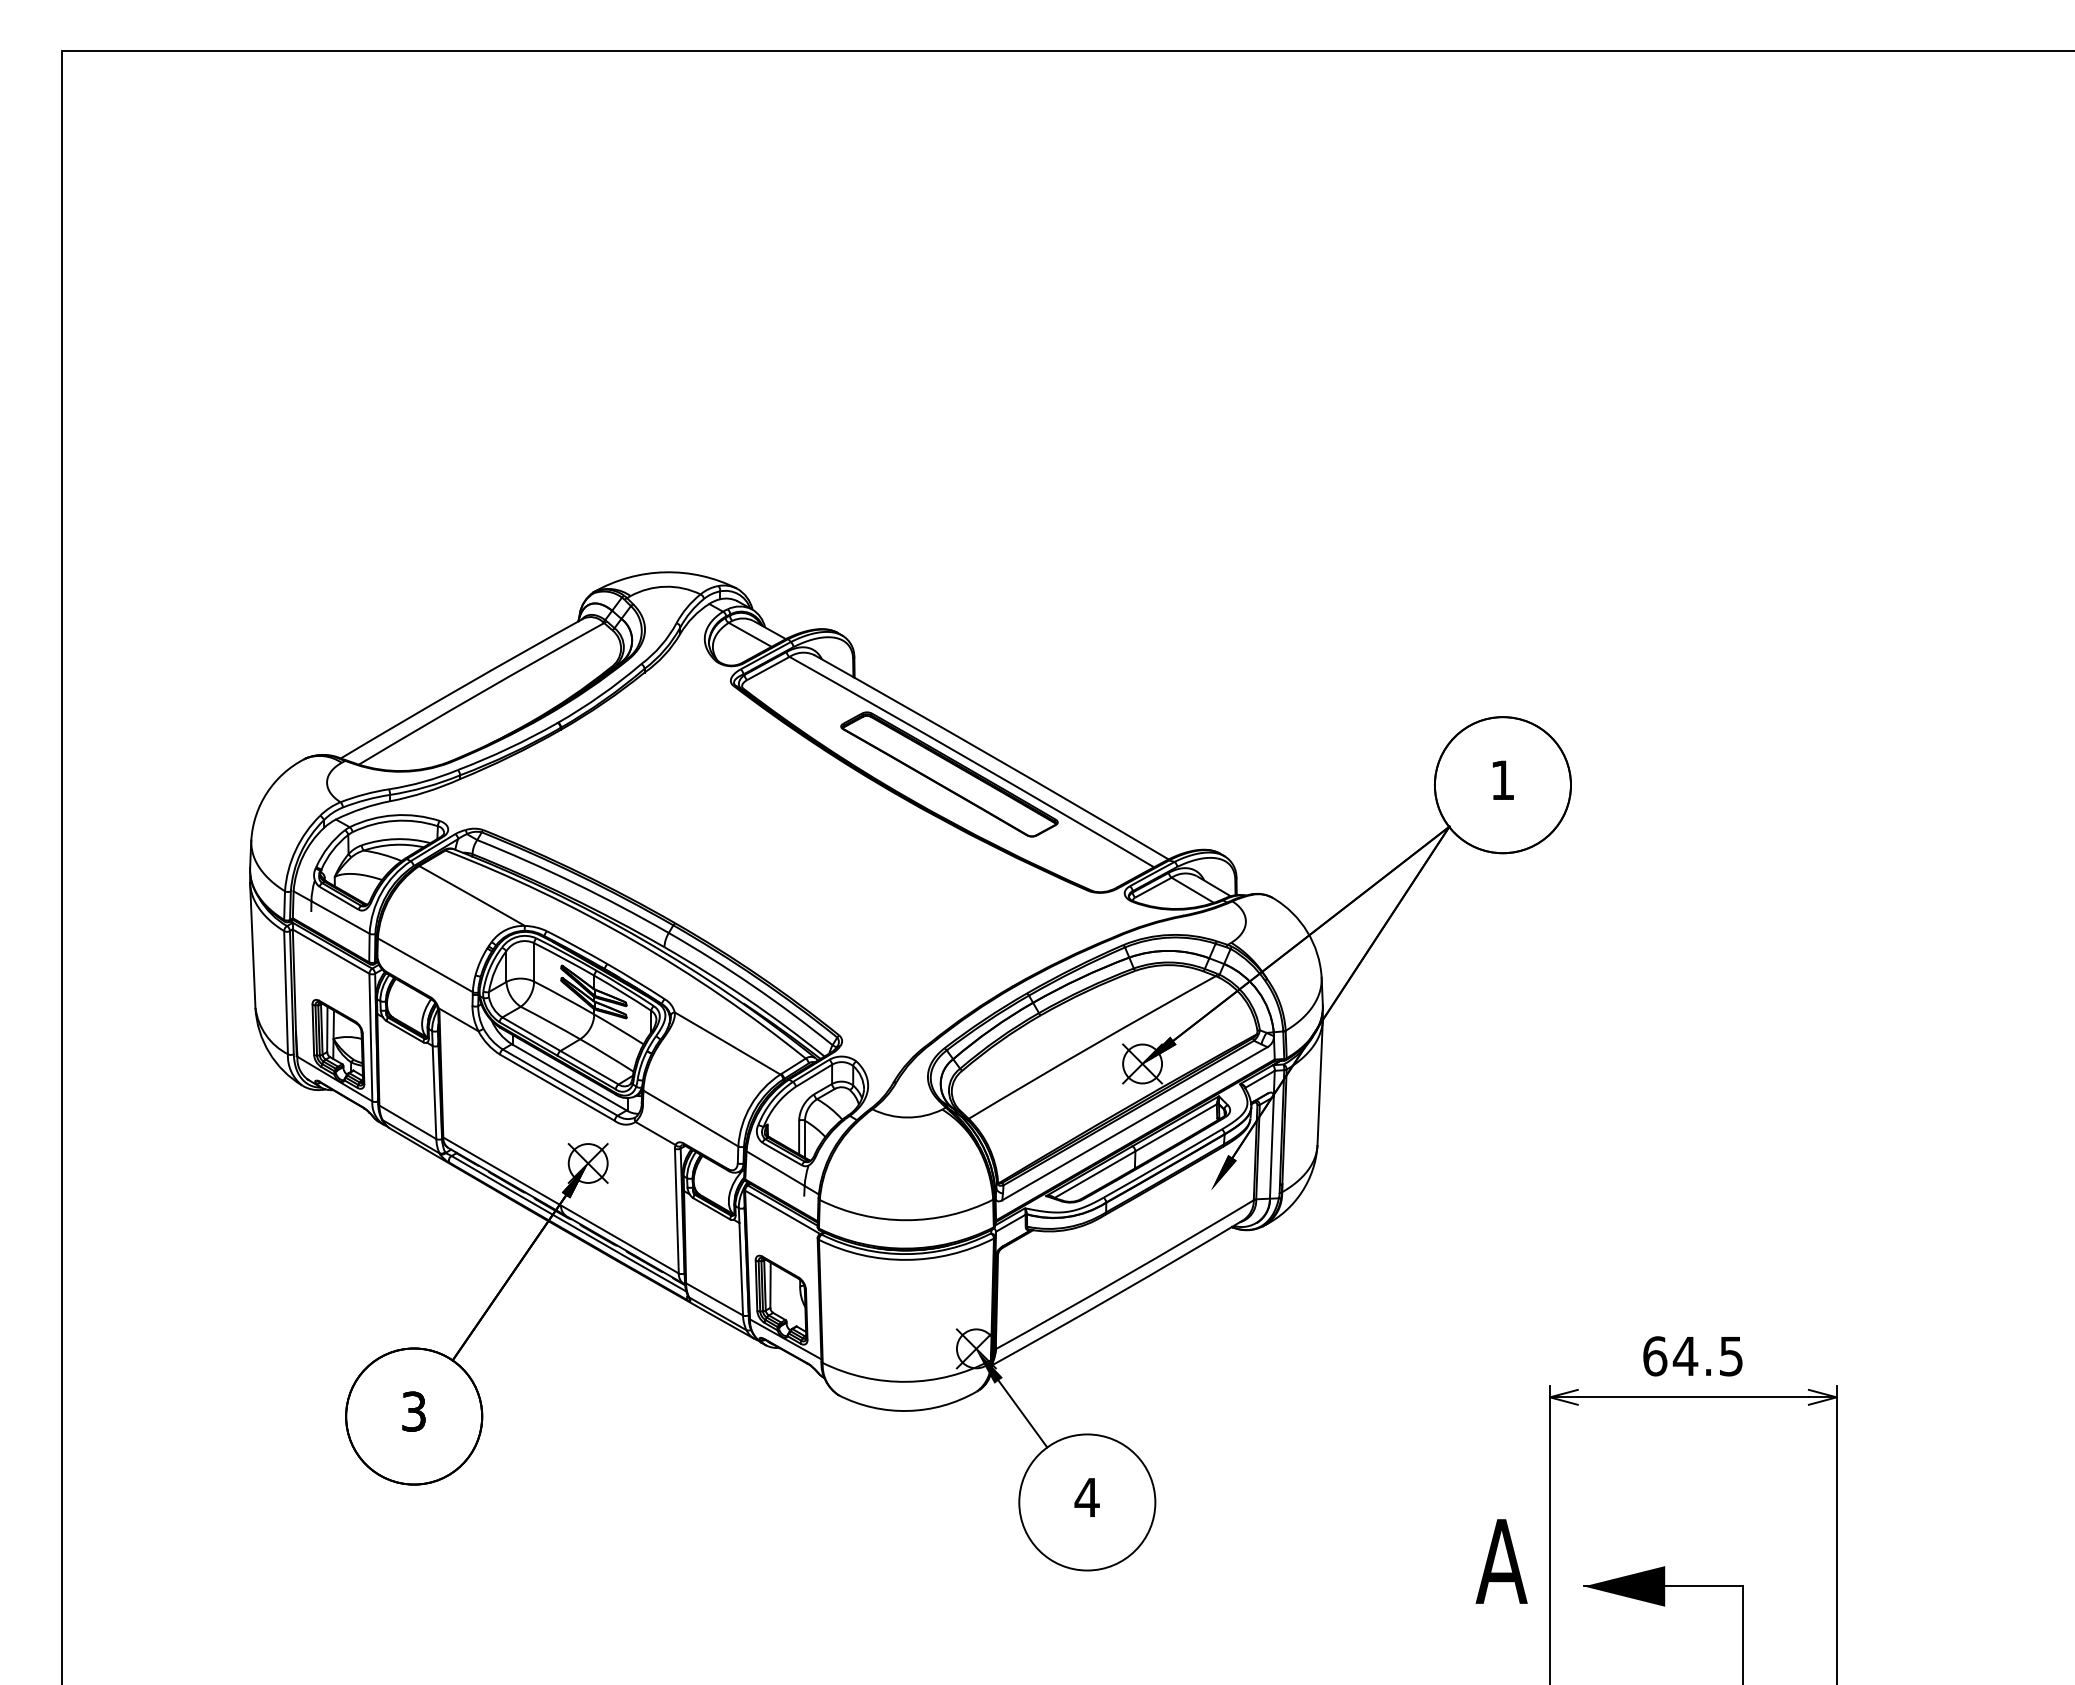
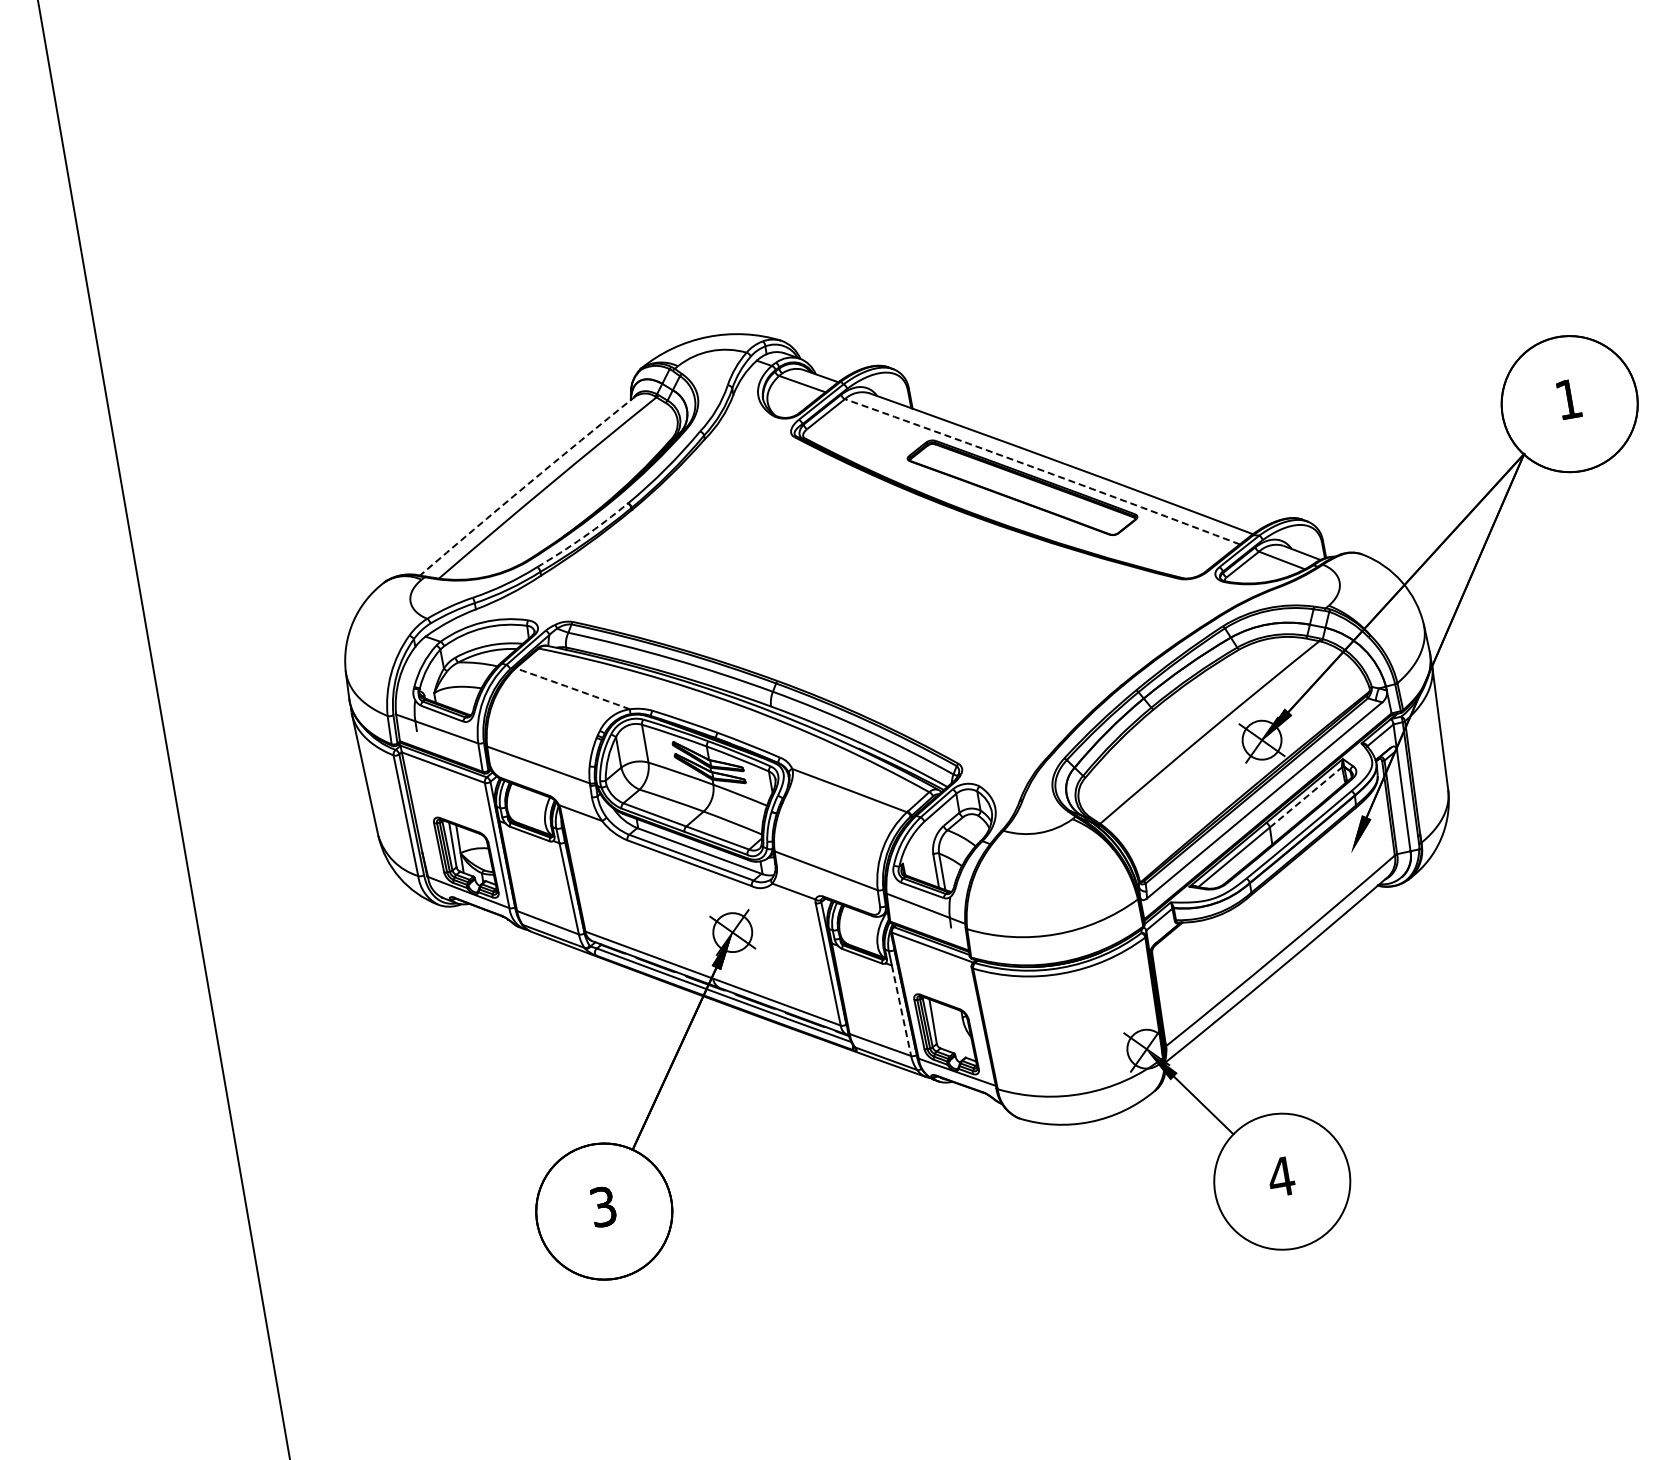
arc: (461, 687) -> (526, 485), solid -> dashed
arc: (508, 748) -> (583, 537), solid -> dashed
arc: (972, 761) -> (1043, 471), solid -> dashed
arc: (472, 895) -> (573, 688), solid -> dashed
line: (1176, 1127) -> (1306, 797), solid -> dashed
line: (741, 1269) -> (901, 1010), solid -> dashed

